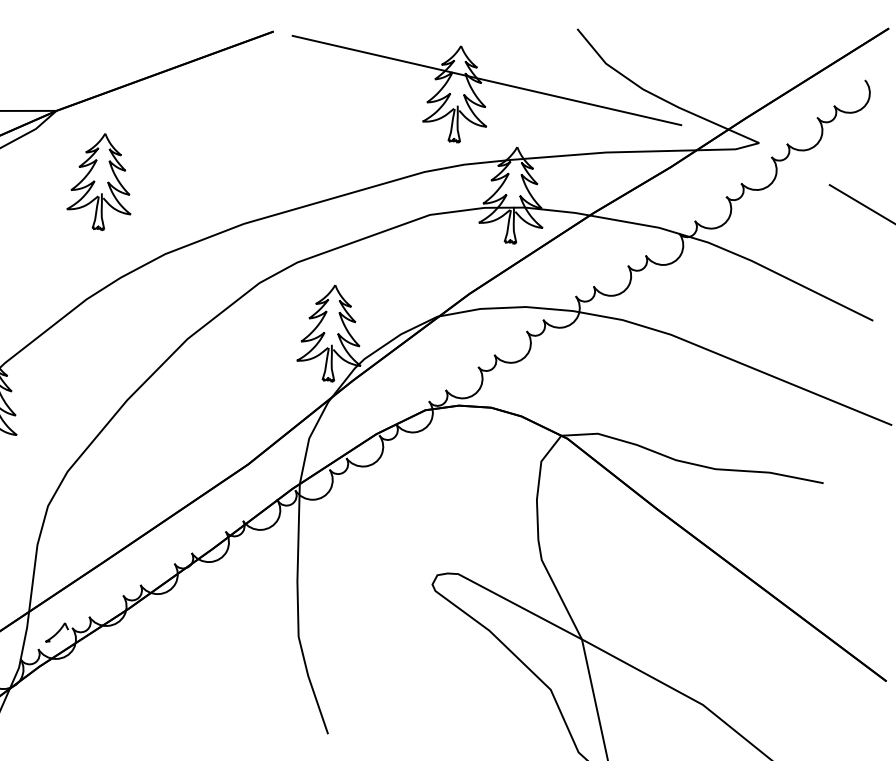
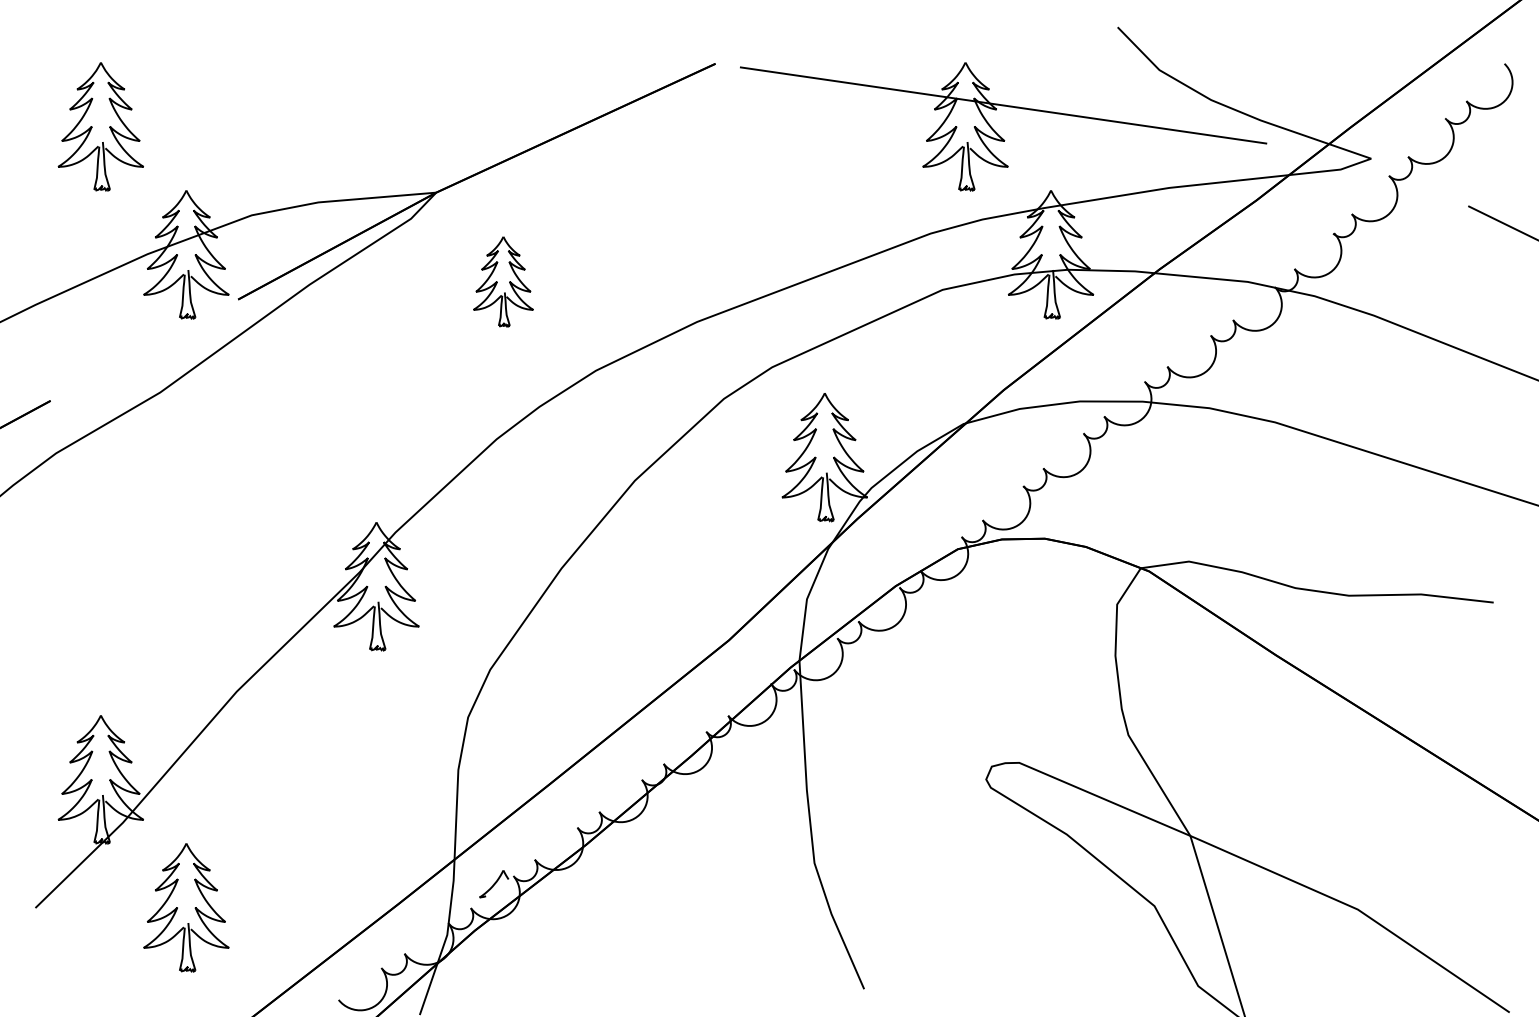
part: (101, 181) -> (503, 281), size x0.7

